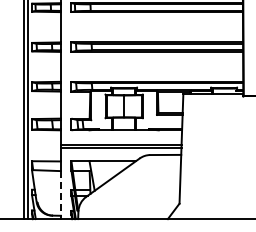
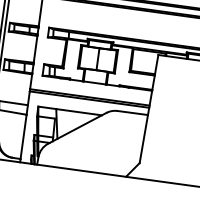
line: (60, 193) -> (23, 136), dashed -> solid

